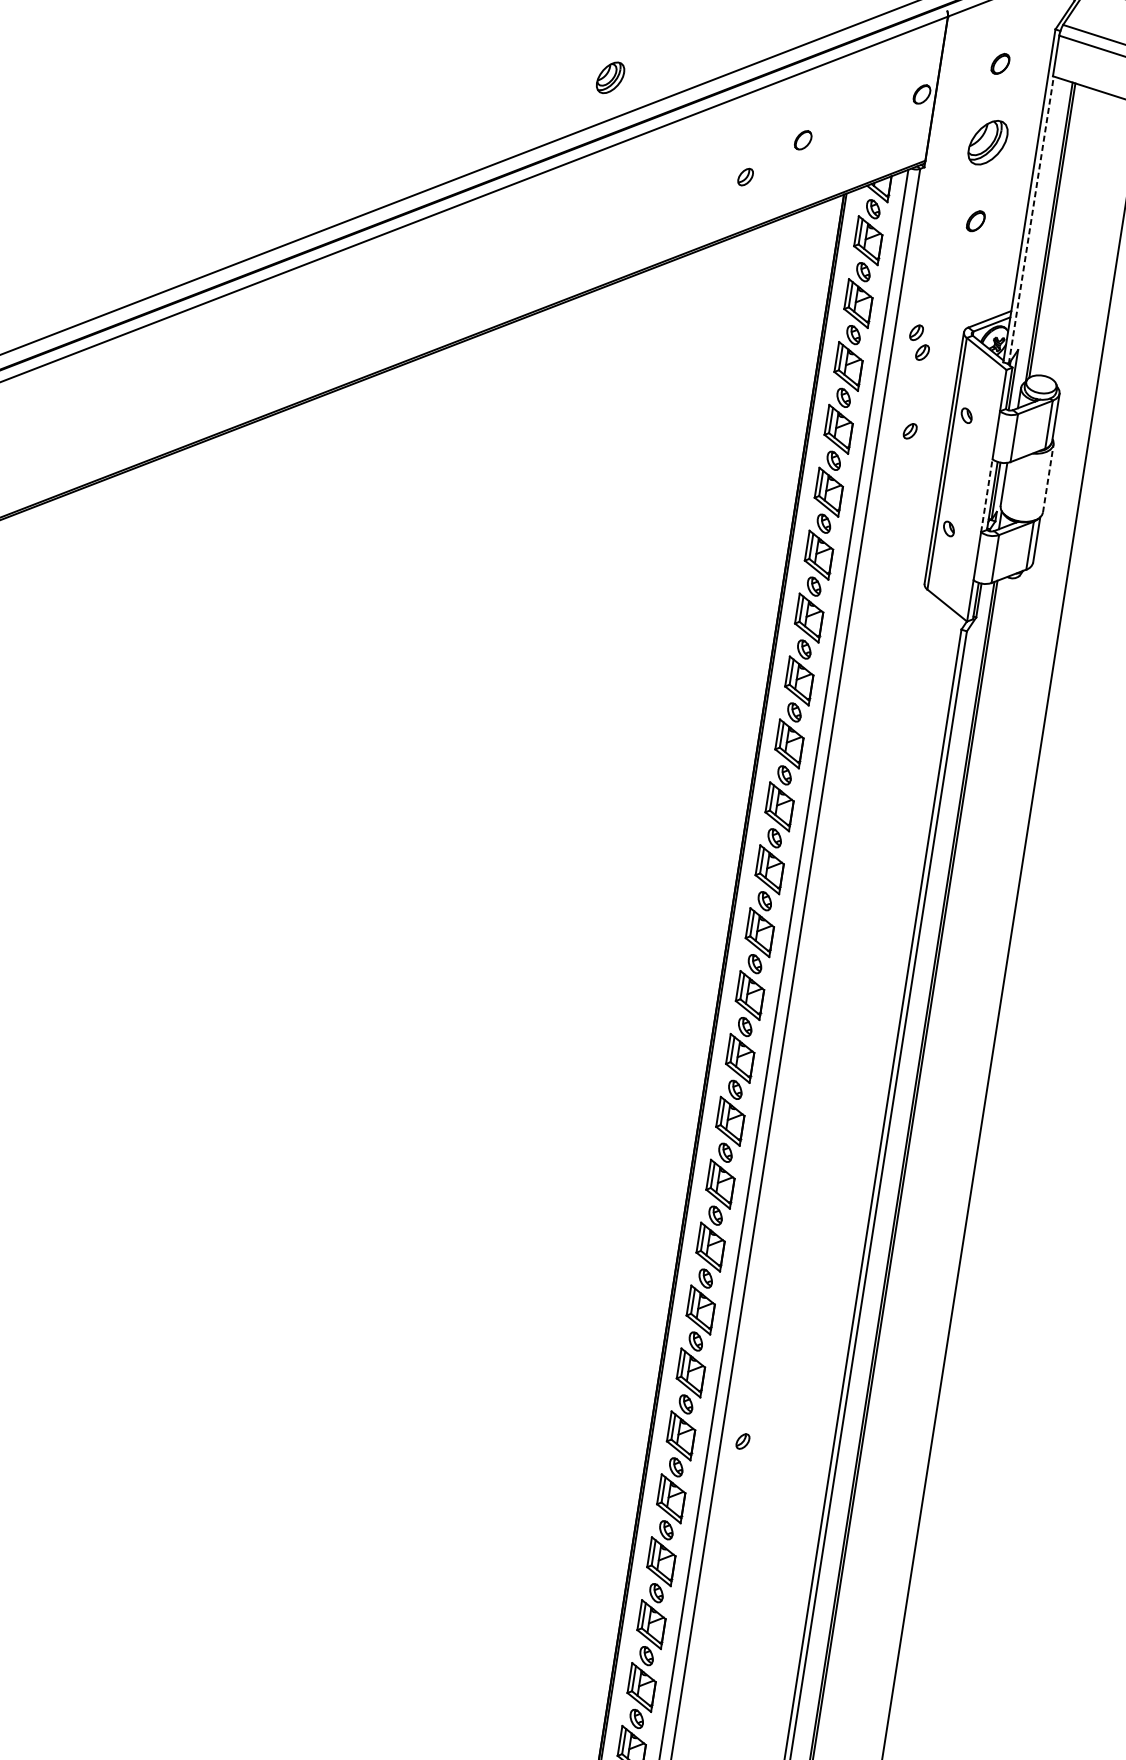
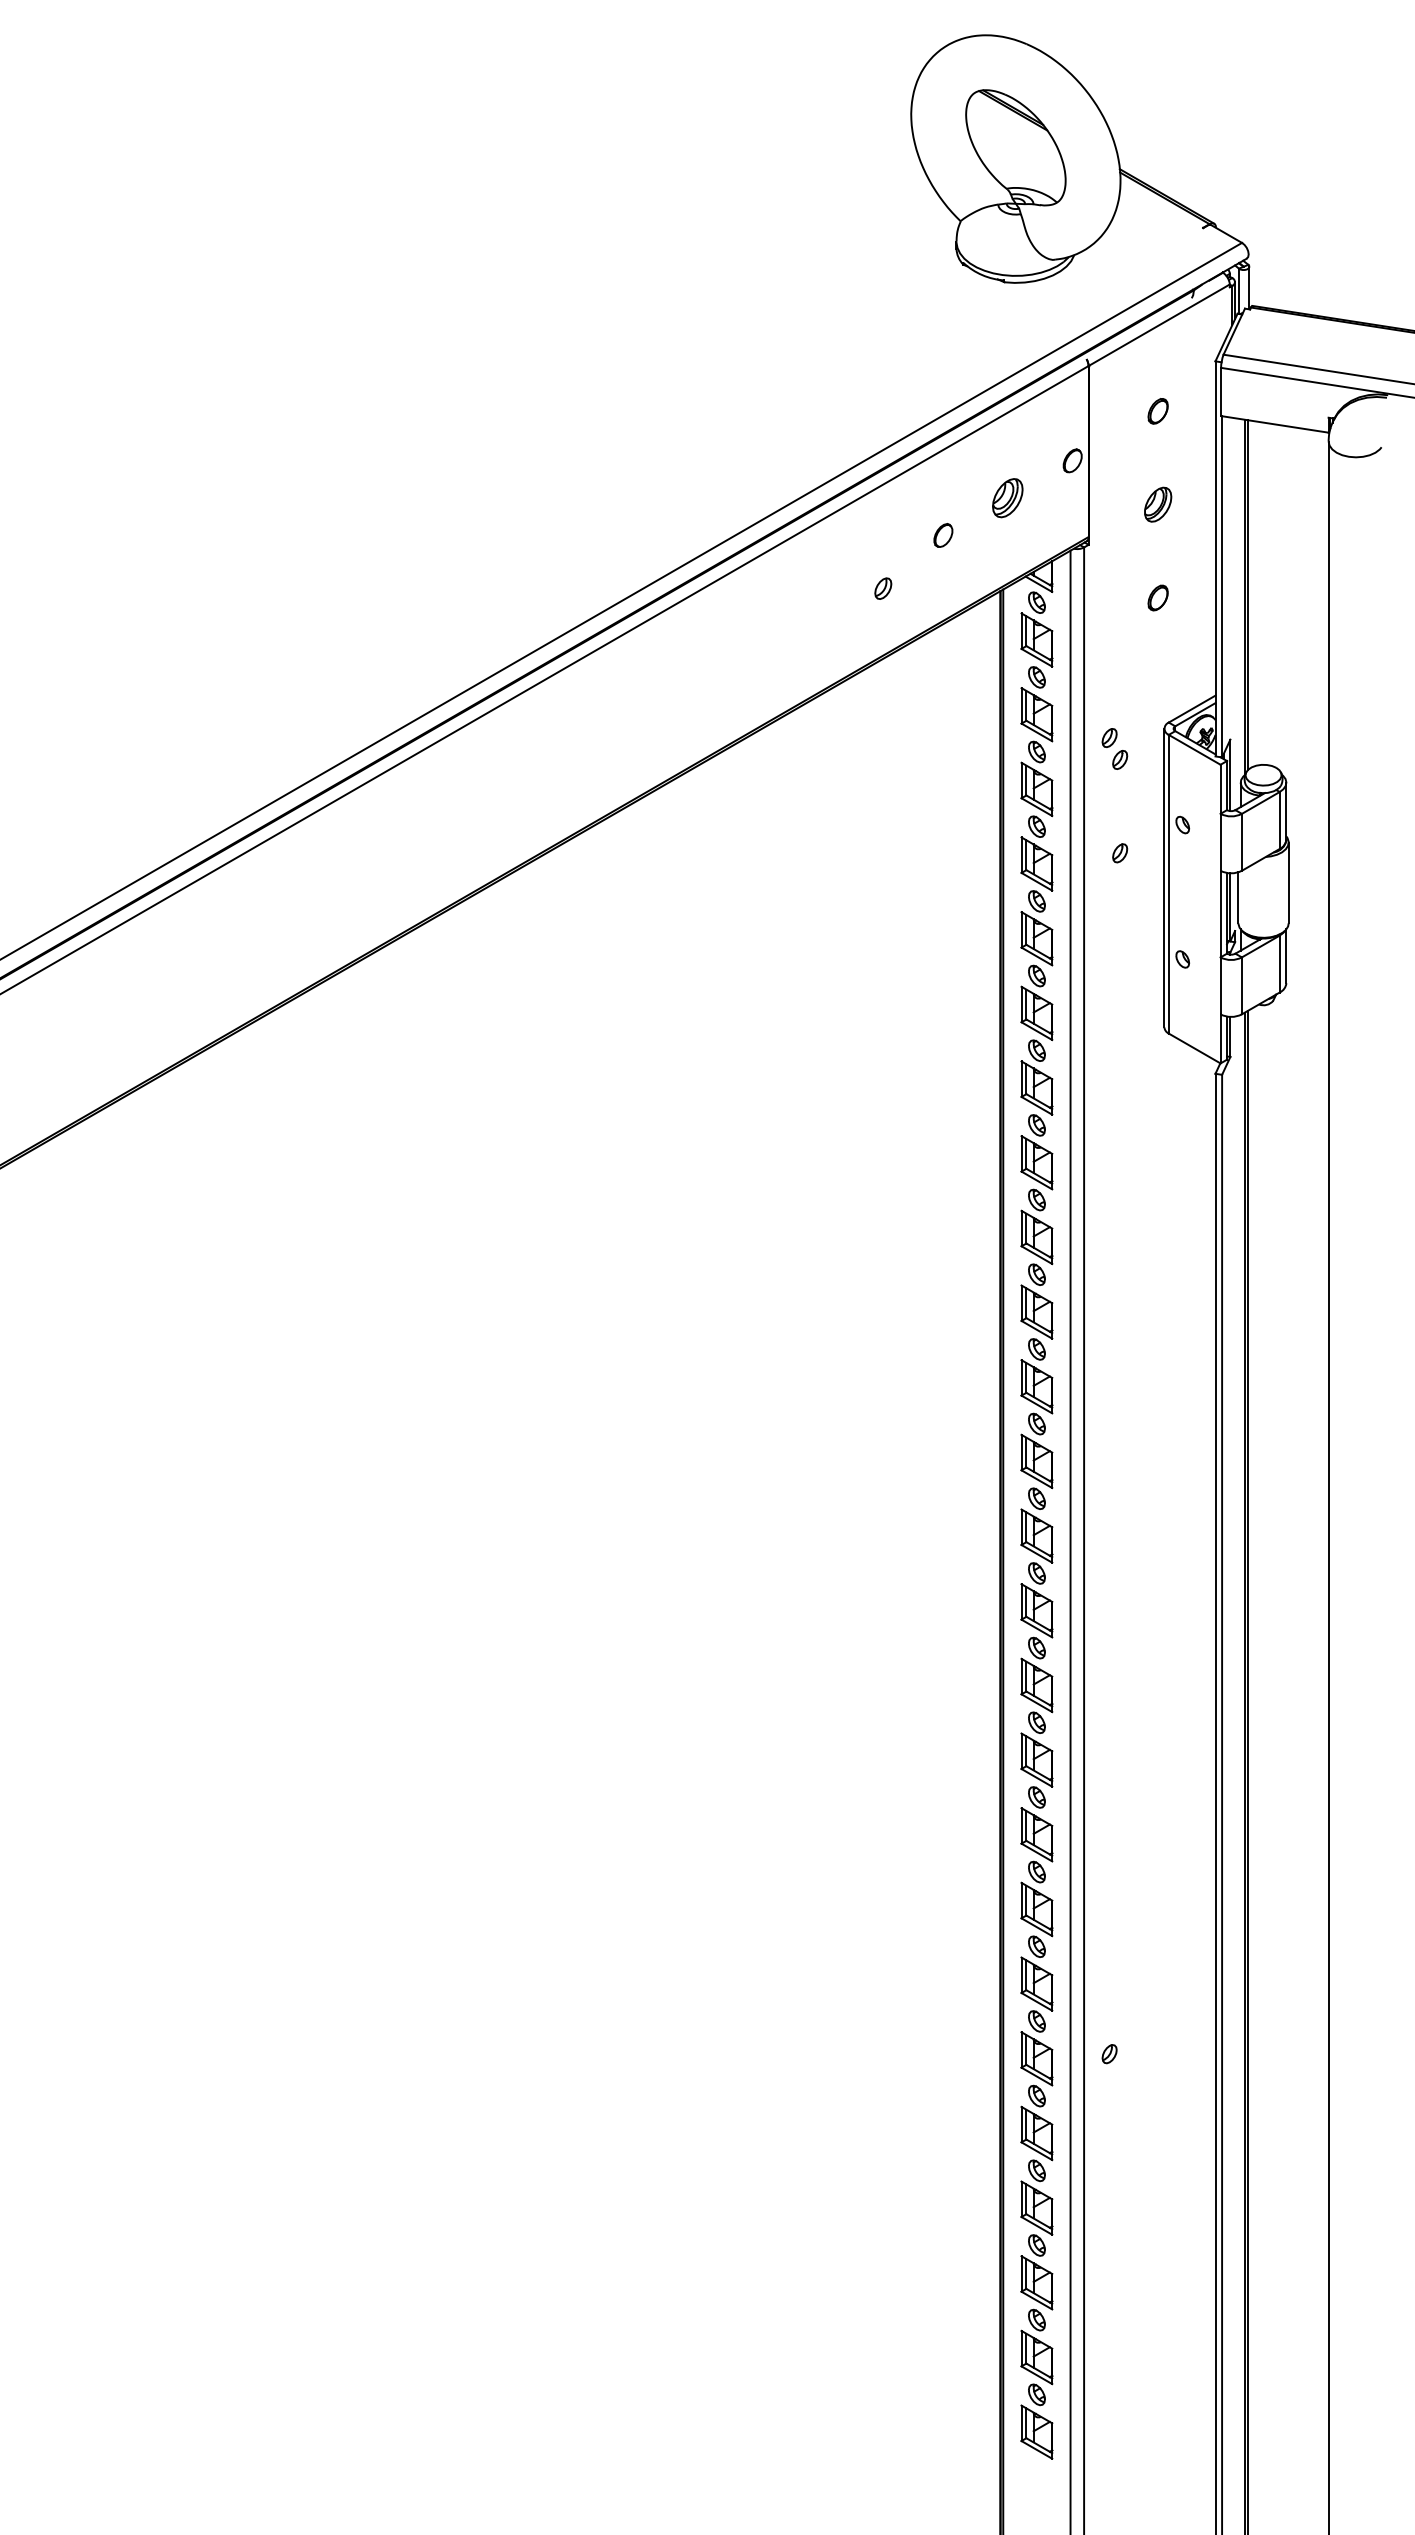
part: (610, 78) -> (1007, 498), moved
part: (988, 142) -> (1158, 504), size x0.62
line: (1031, 220) -> (1222, 586), dashed -> solid
line: (1048, 478) -> (1288, 882), dashed -> solid
line: (986, 495) -> (1220, 913), dashed -> solid

